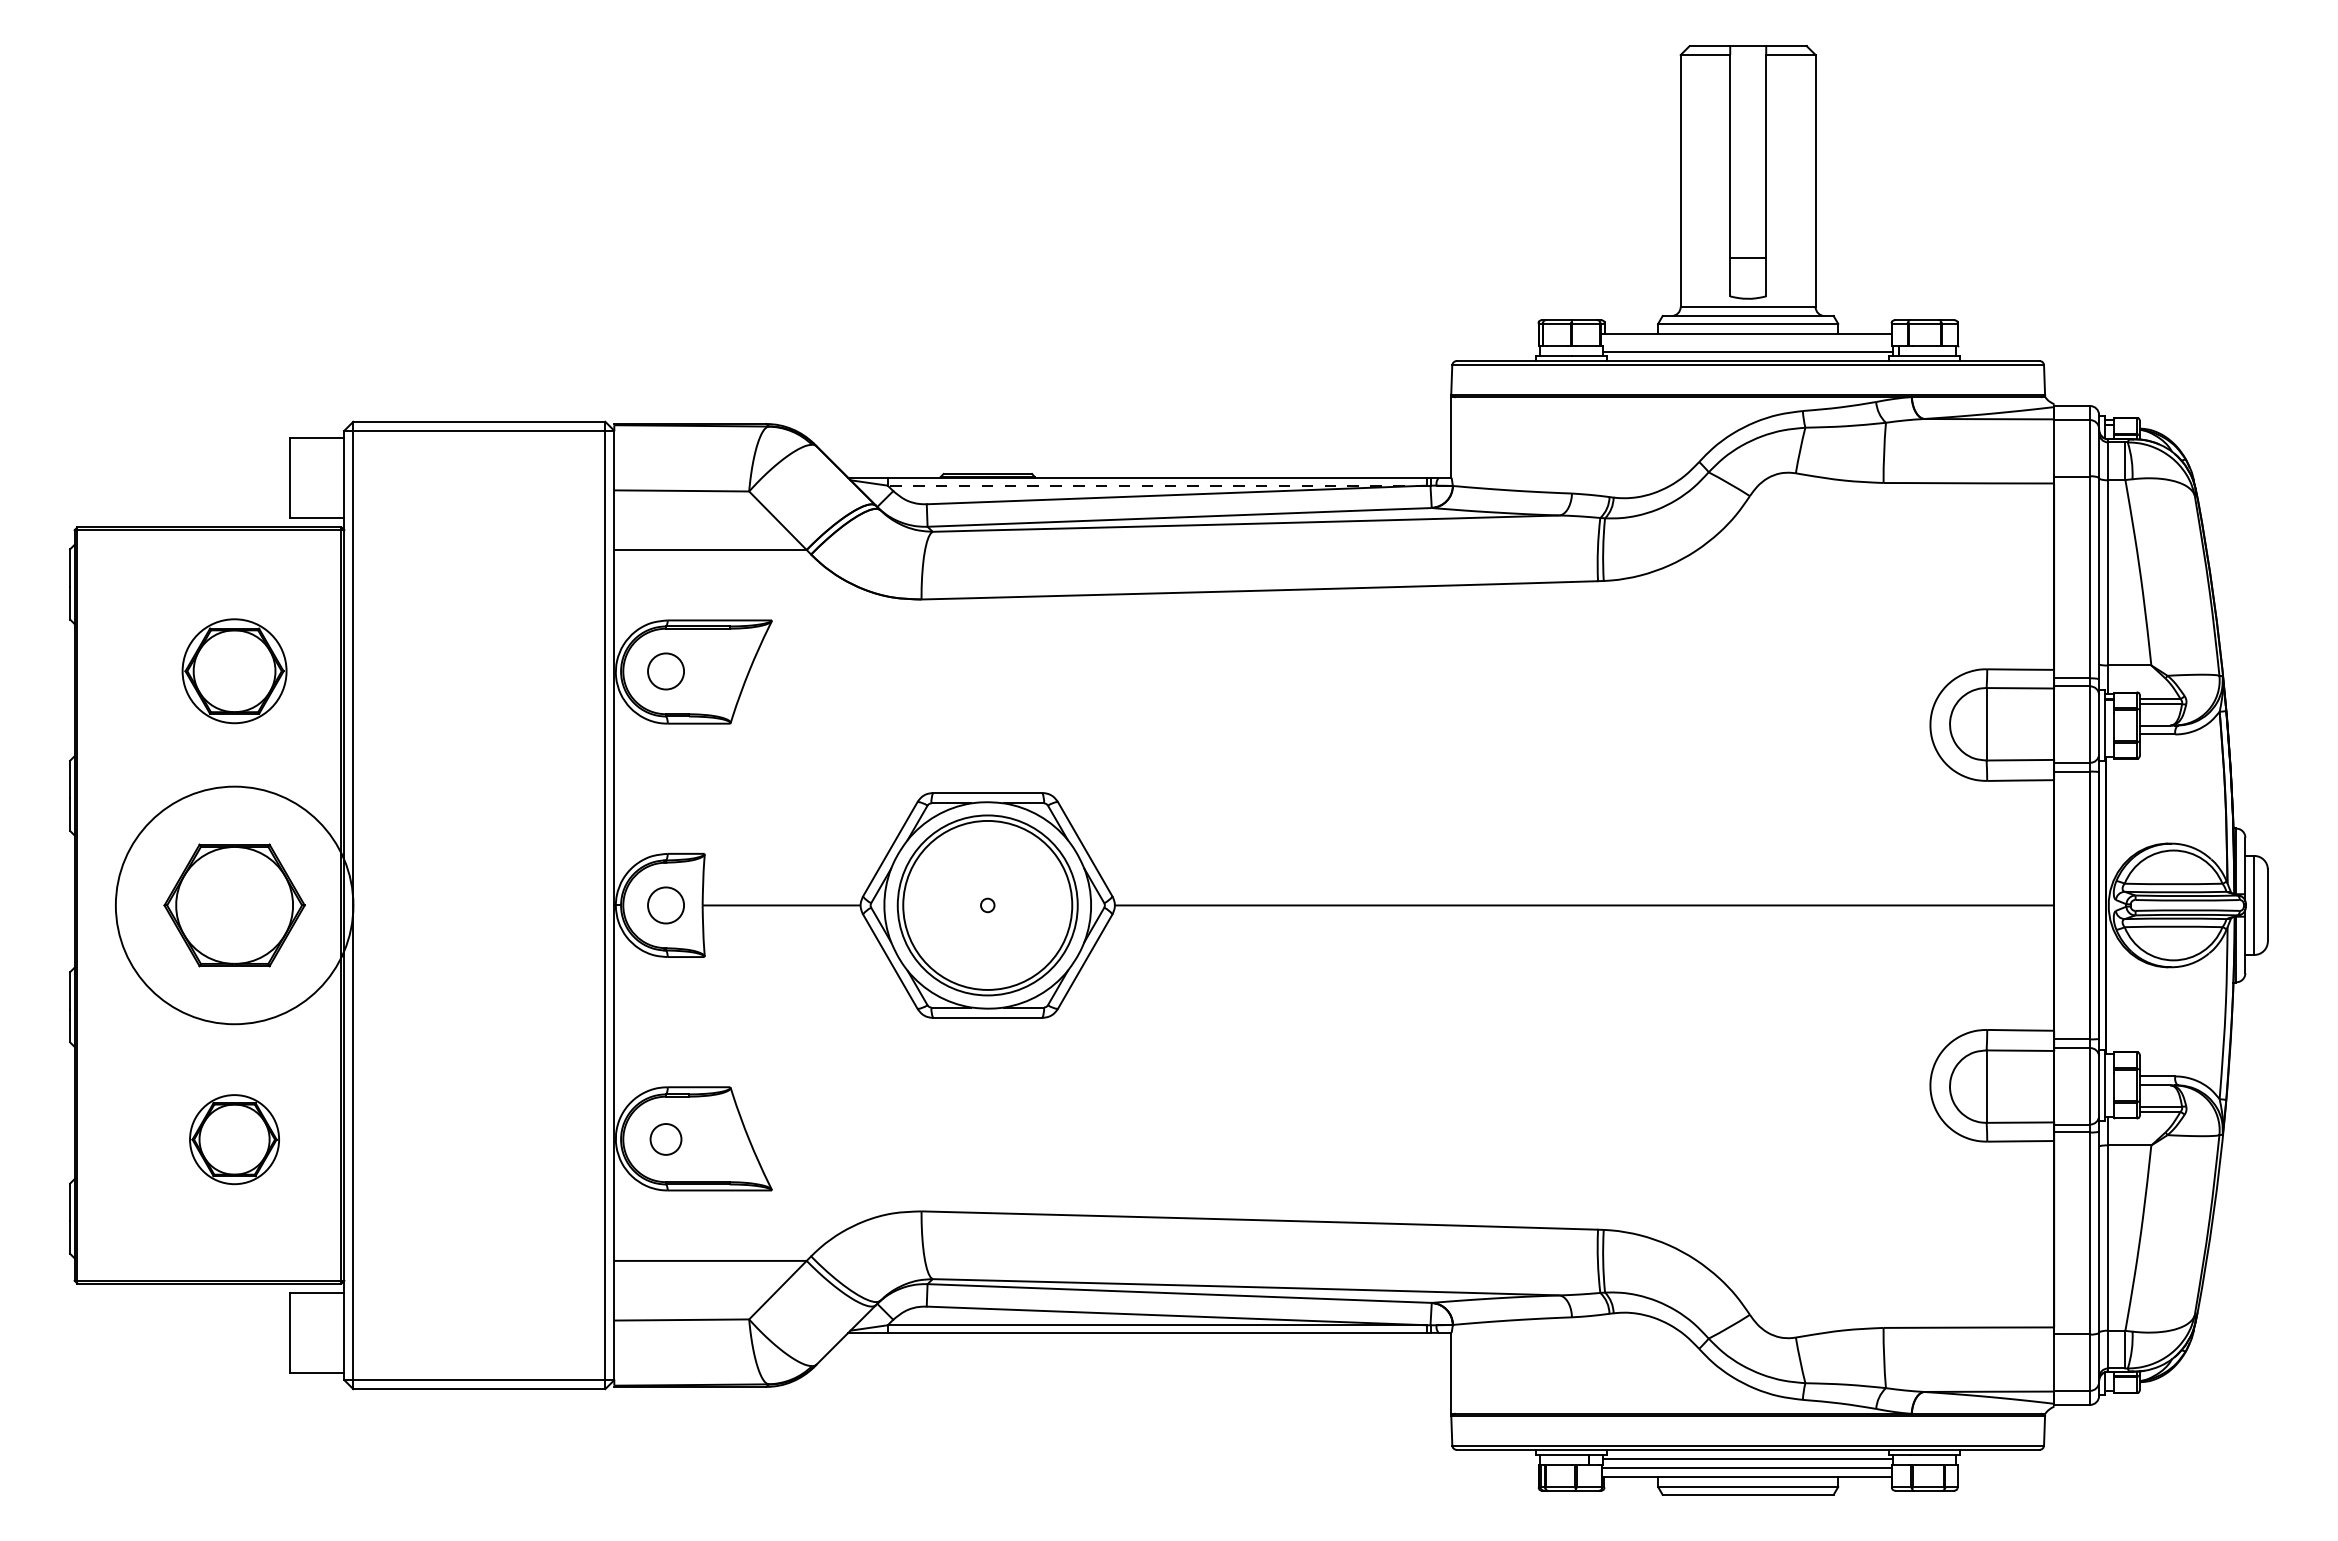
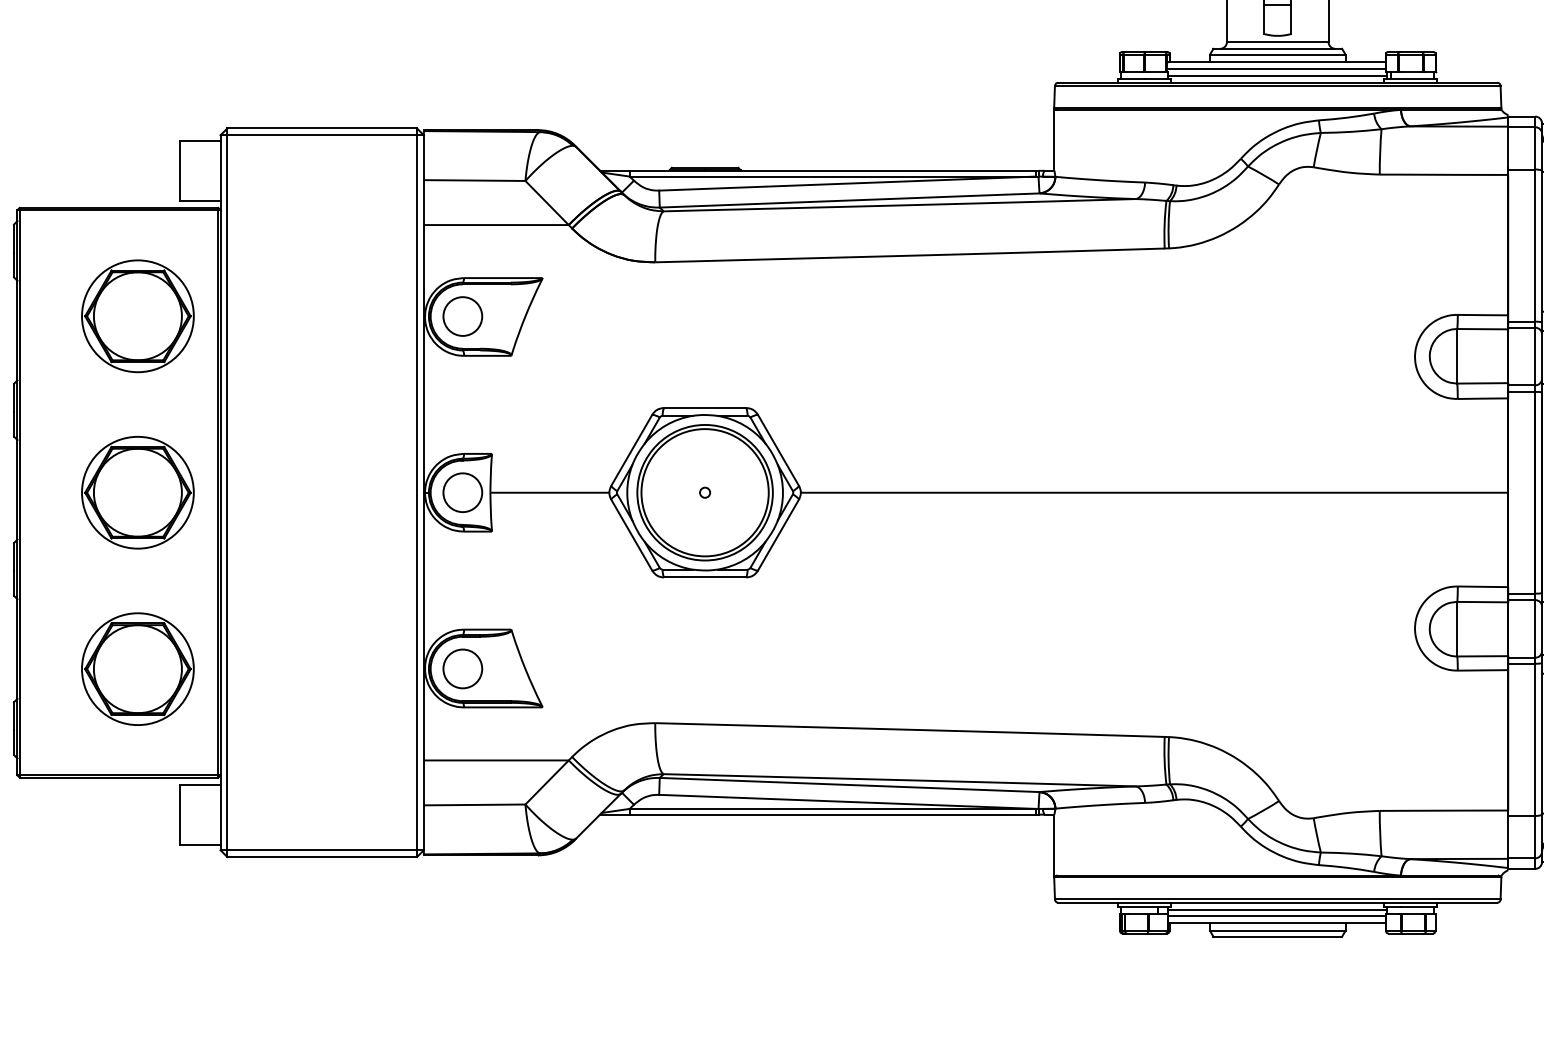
line: (1745, 343) -> (1275, 69), added
line: (1157, 485) -> (832, 176), dashed -> solid
part: (234, 671) -> (137, 316), size x1.43
circle: (665, 671) -> (462, 316), size x1.43
circle: (234, 905) -> (137, 492), size x0.62
circle: (665, 905) -> (462, 492), size x1.43
part: (234, 1139) -> (137, 669), size x1.67
circle: (665, 1139) -> (462, 669), size x1.67

